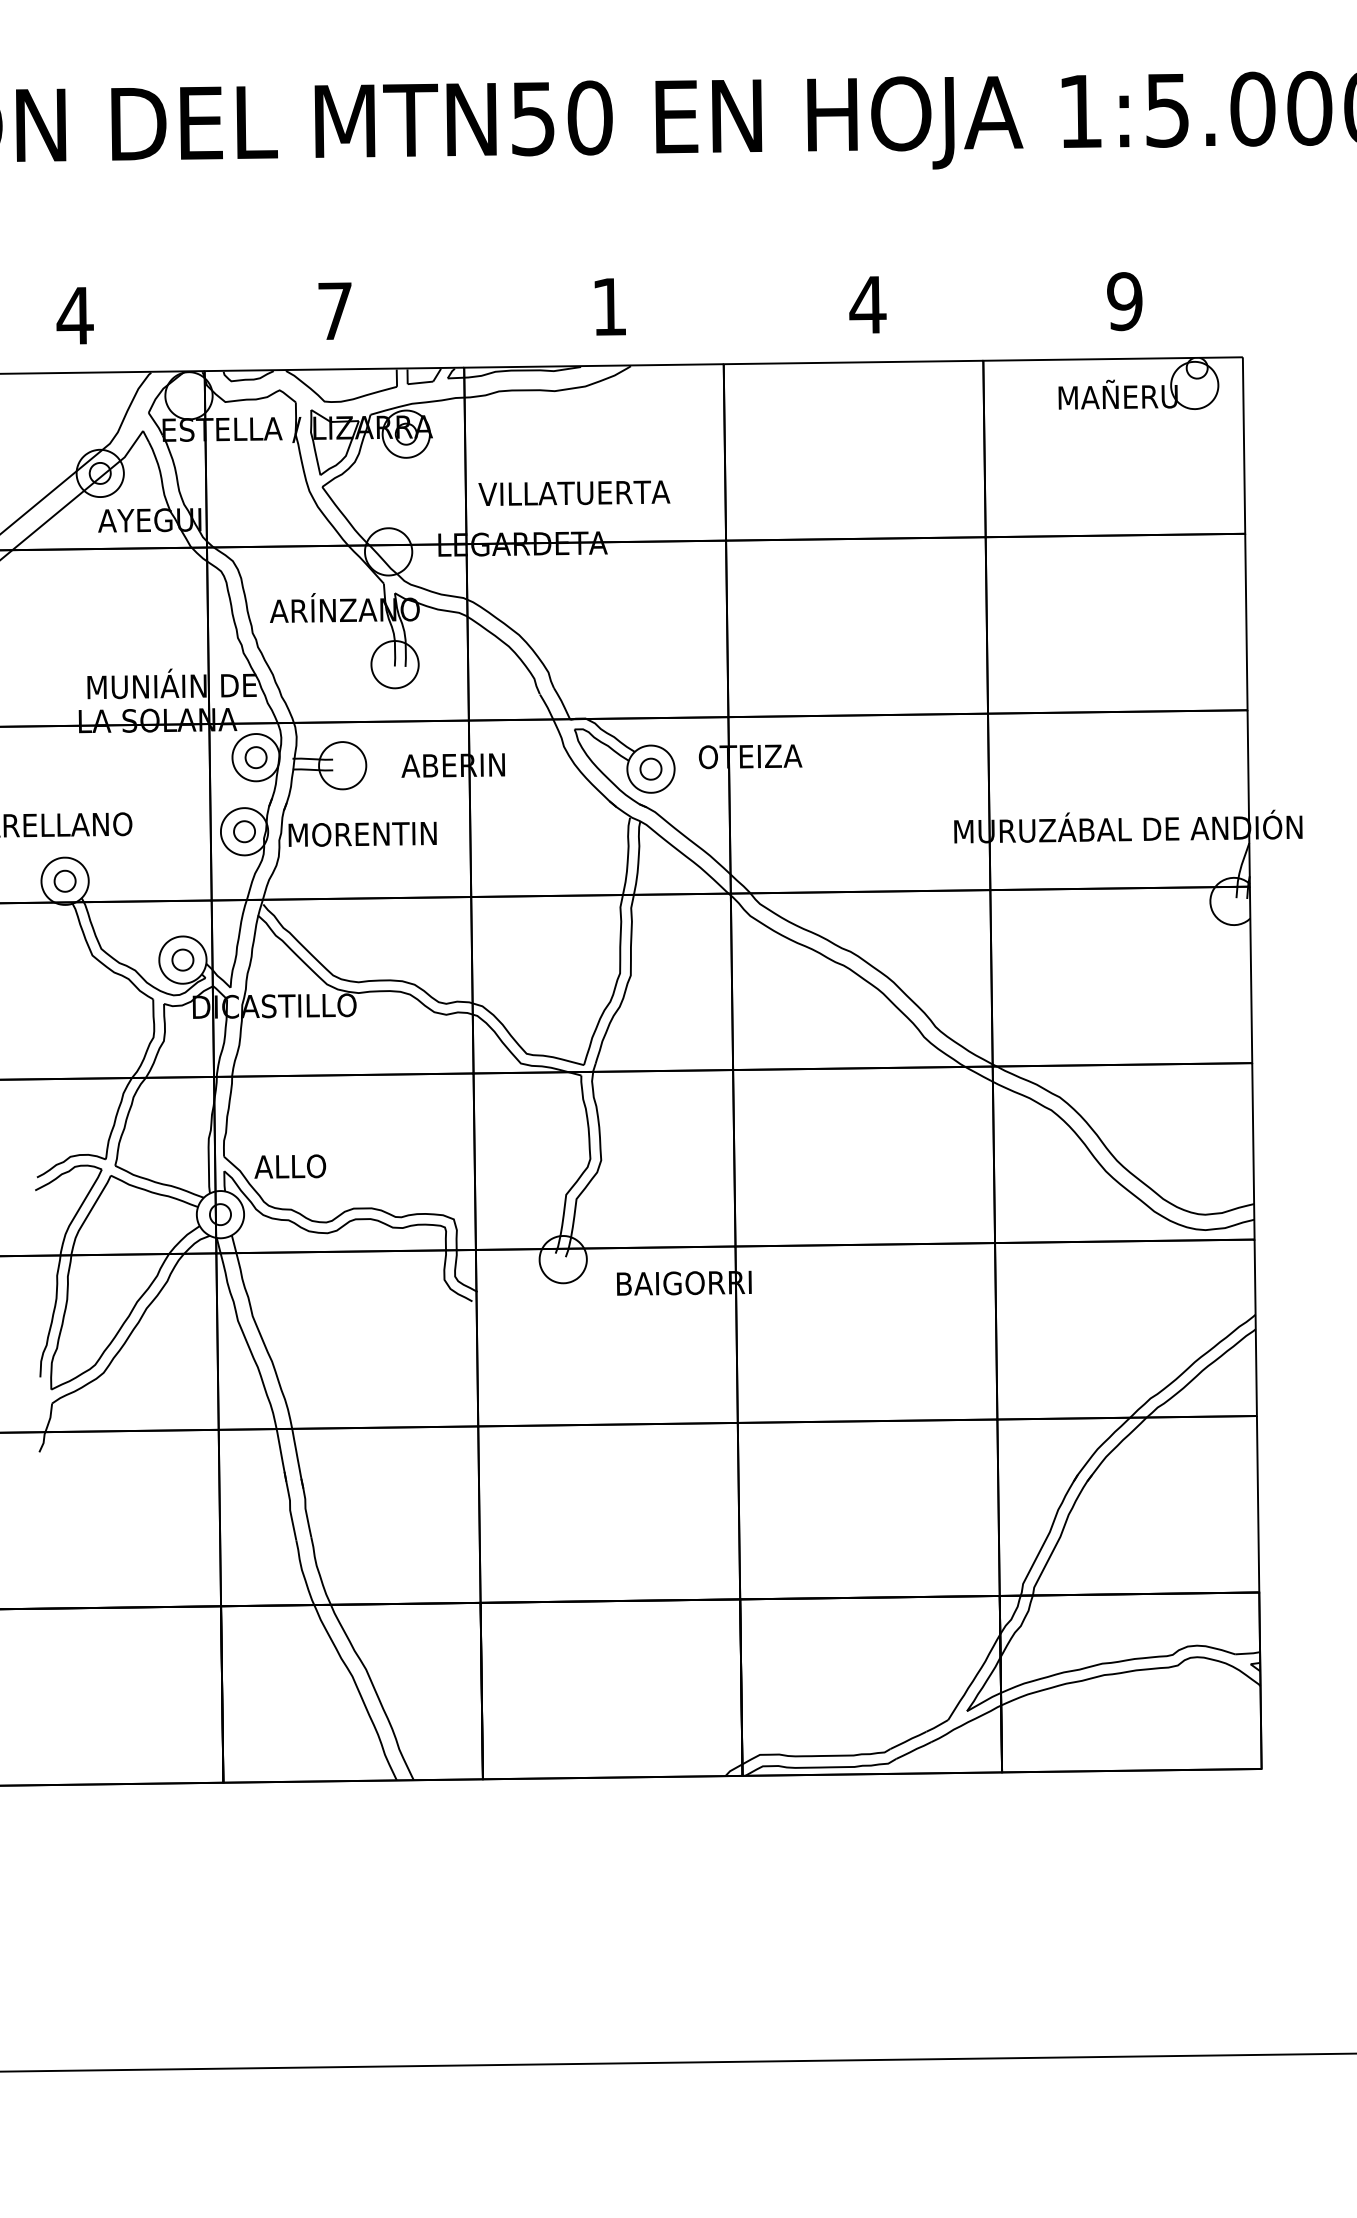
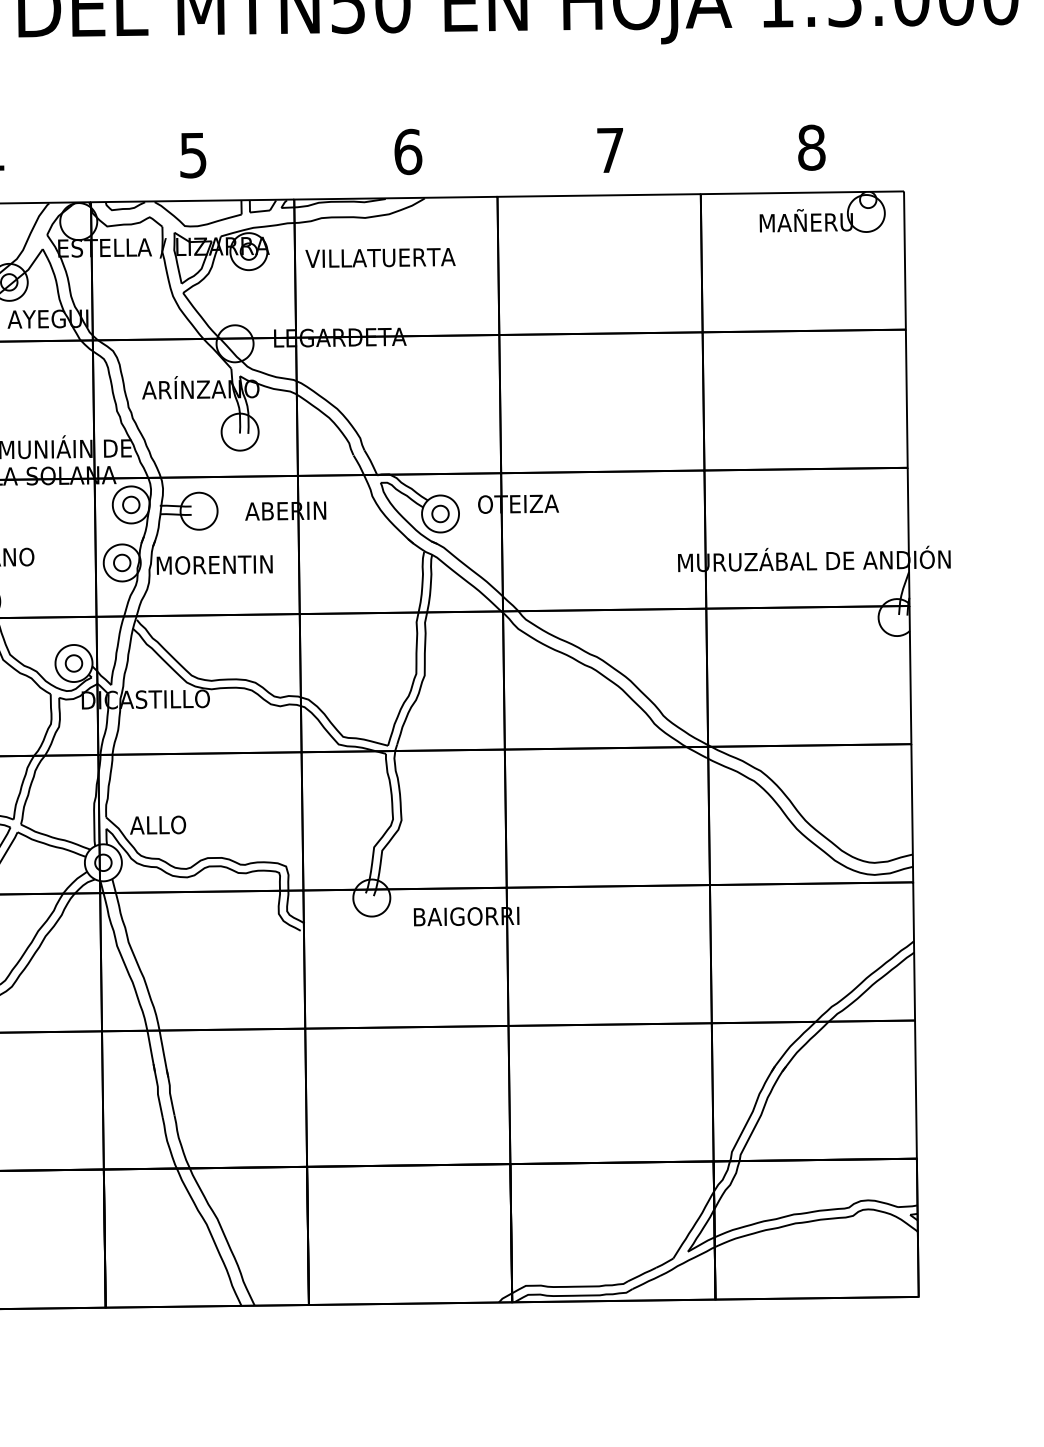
text: (1124, 301) -> (811, 147), 9 -> 8
text: (867, 304) -> (610, 150), 4 -> 7
text: (609, 306) -> (408, 151), 1 -> 6
text: (334, 311) -> (192, 155), 7 -> 5
text: (574, 492) -> (380, 257), moved

